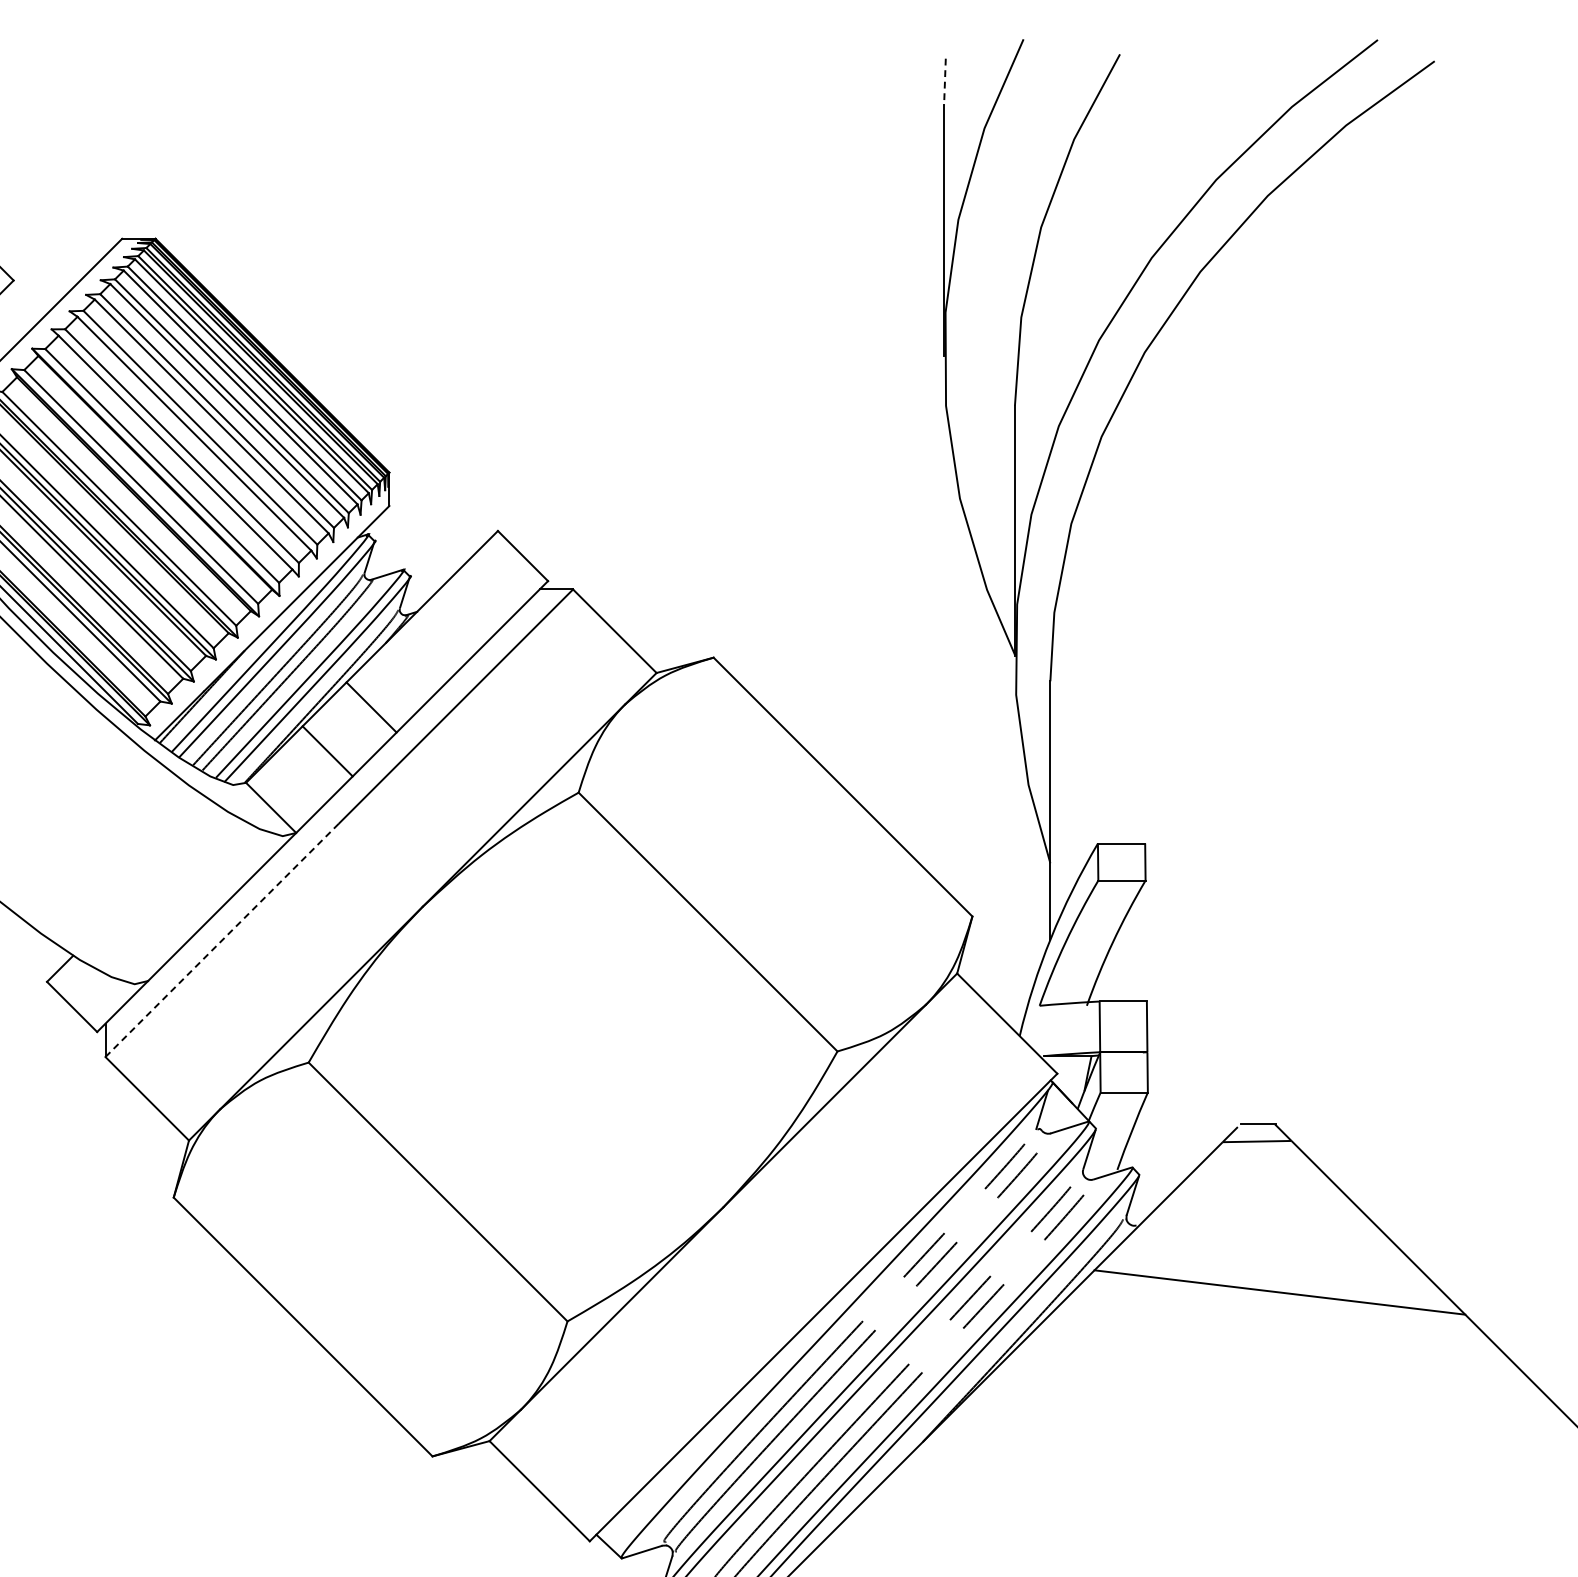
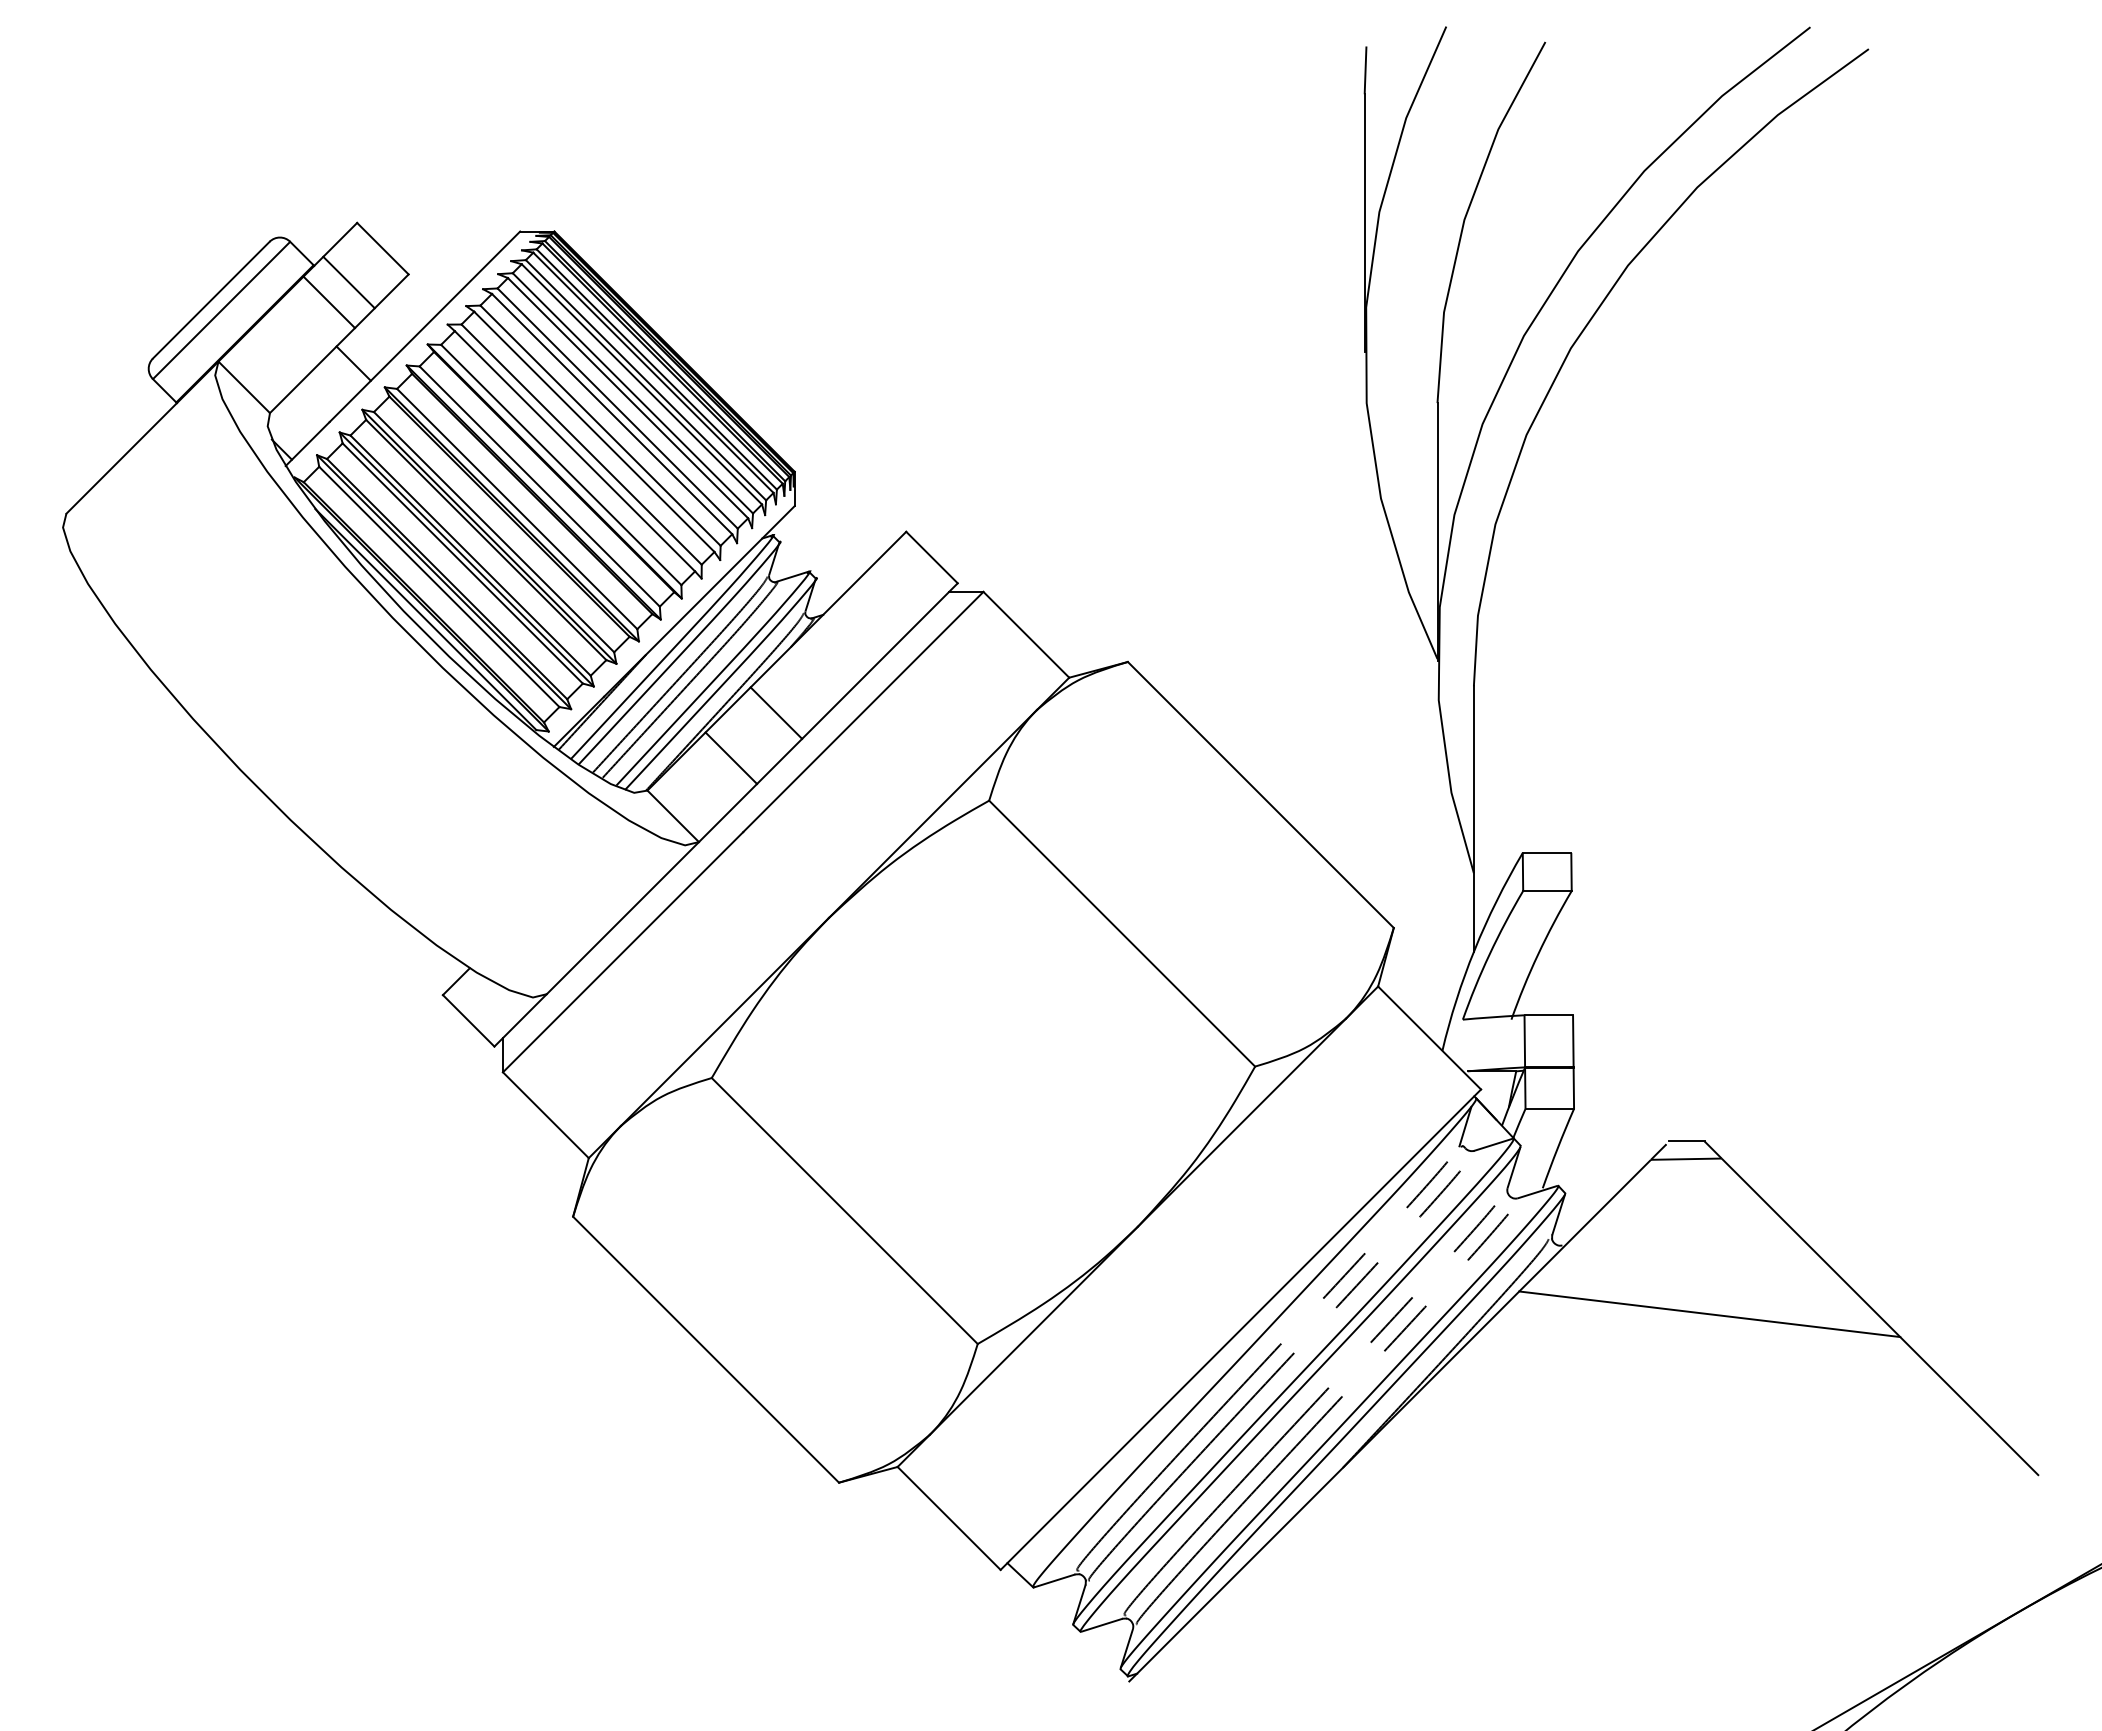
line: (944, 82) -> (1365, 70), dashed -> solid
line: (222, 940) -> (623, 952), dashed -> solid

